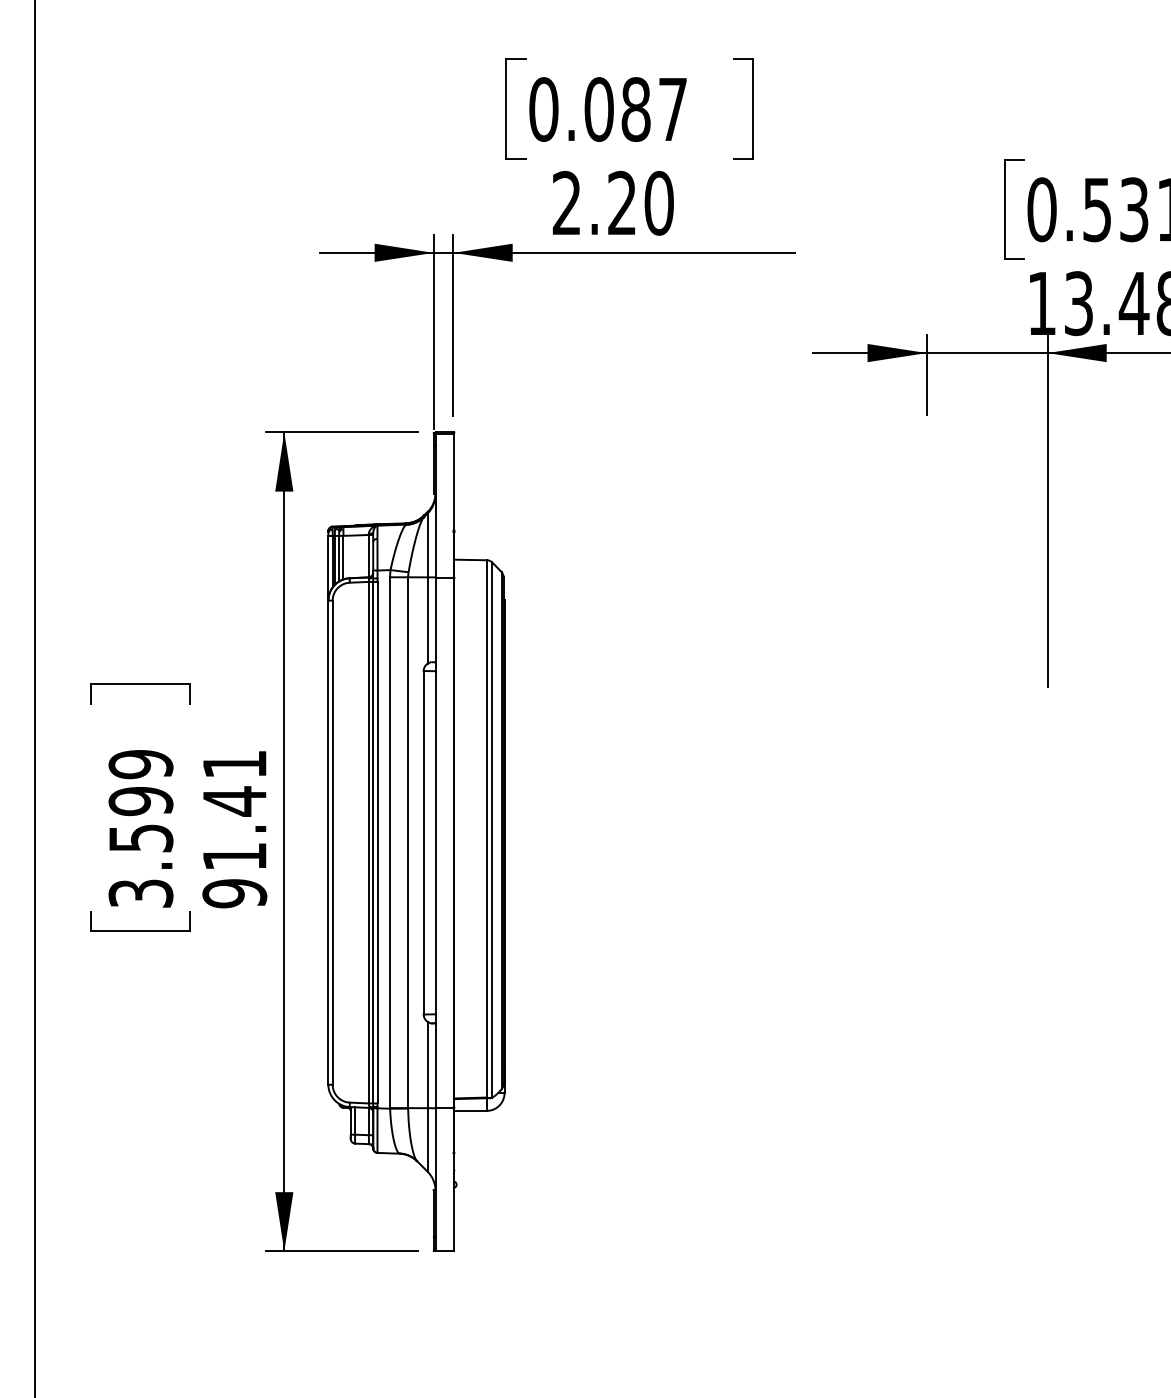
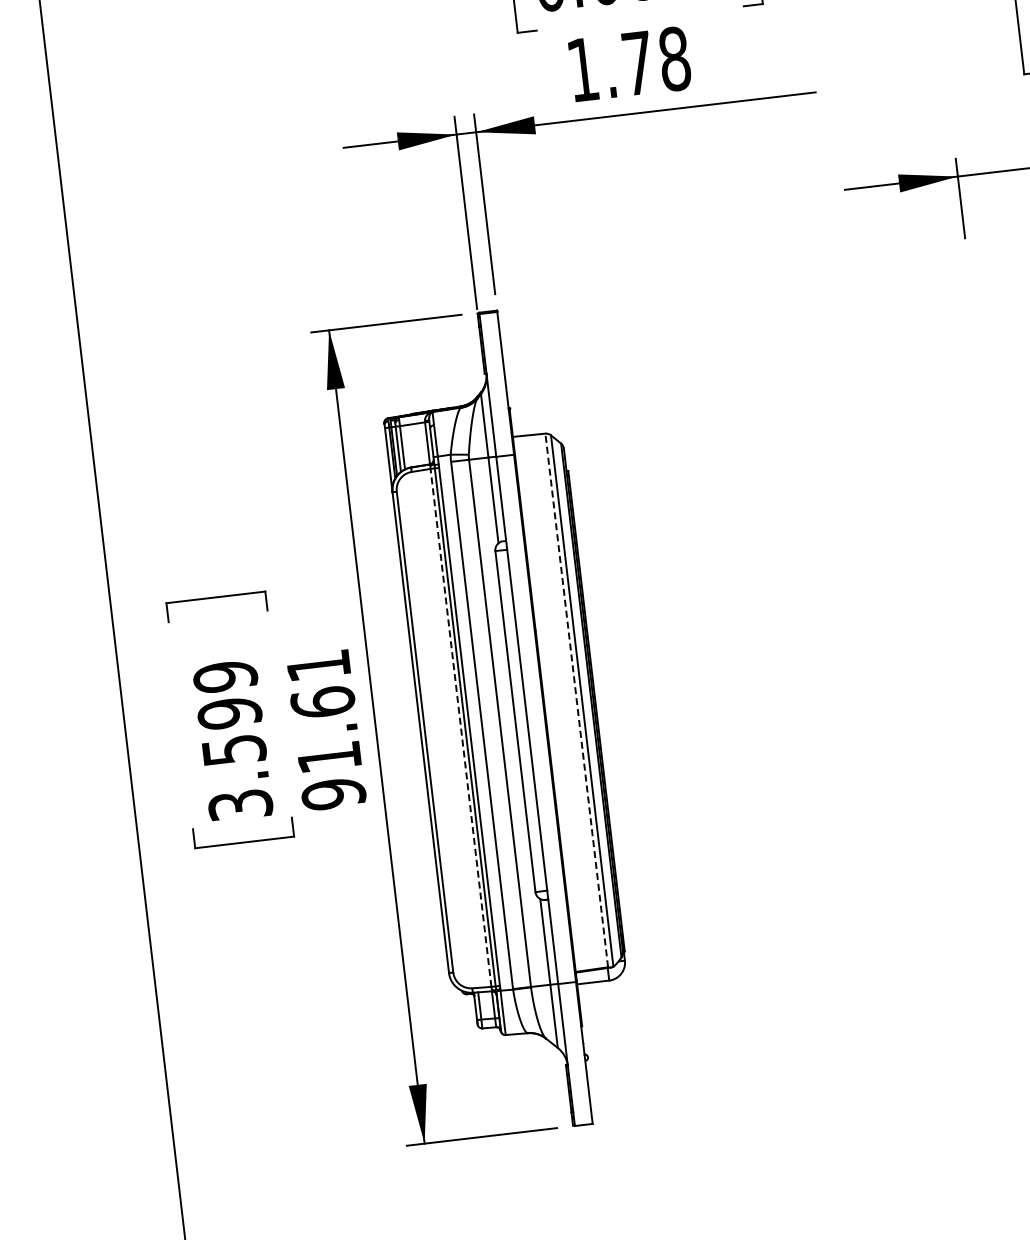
text: (612, 202) -> (628, 63), 2.20 -> 1.78
text: (234, 801) -> (322, 702), 91.41 -> 91.61
line: (487, 828) -> (577, 699), solid -> dashed
line: (368, 842) -> (460, 727), solid -> dashed

